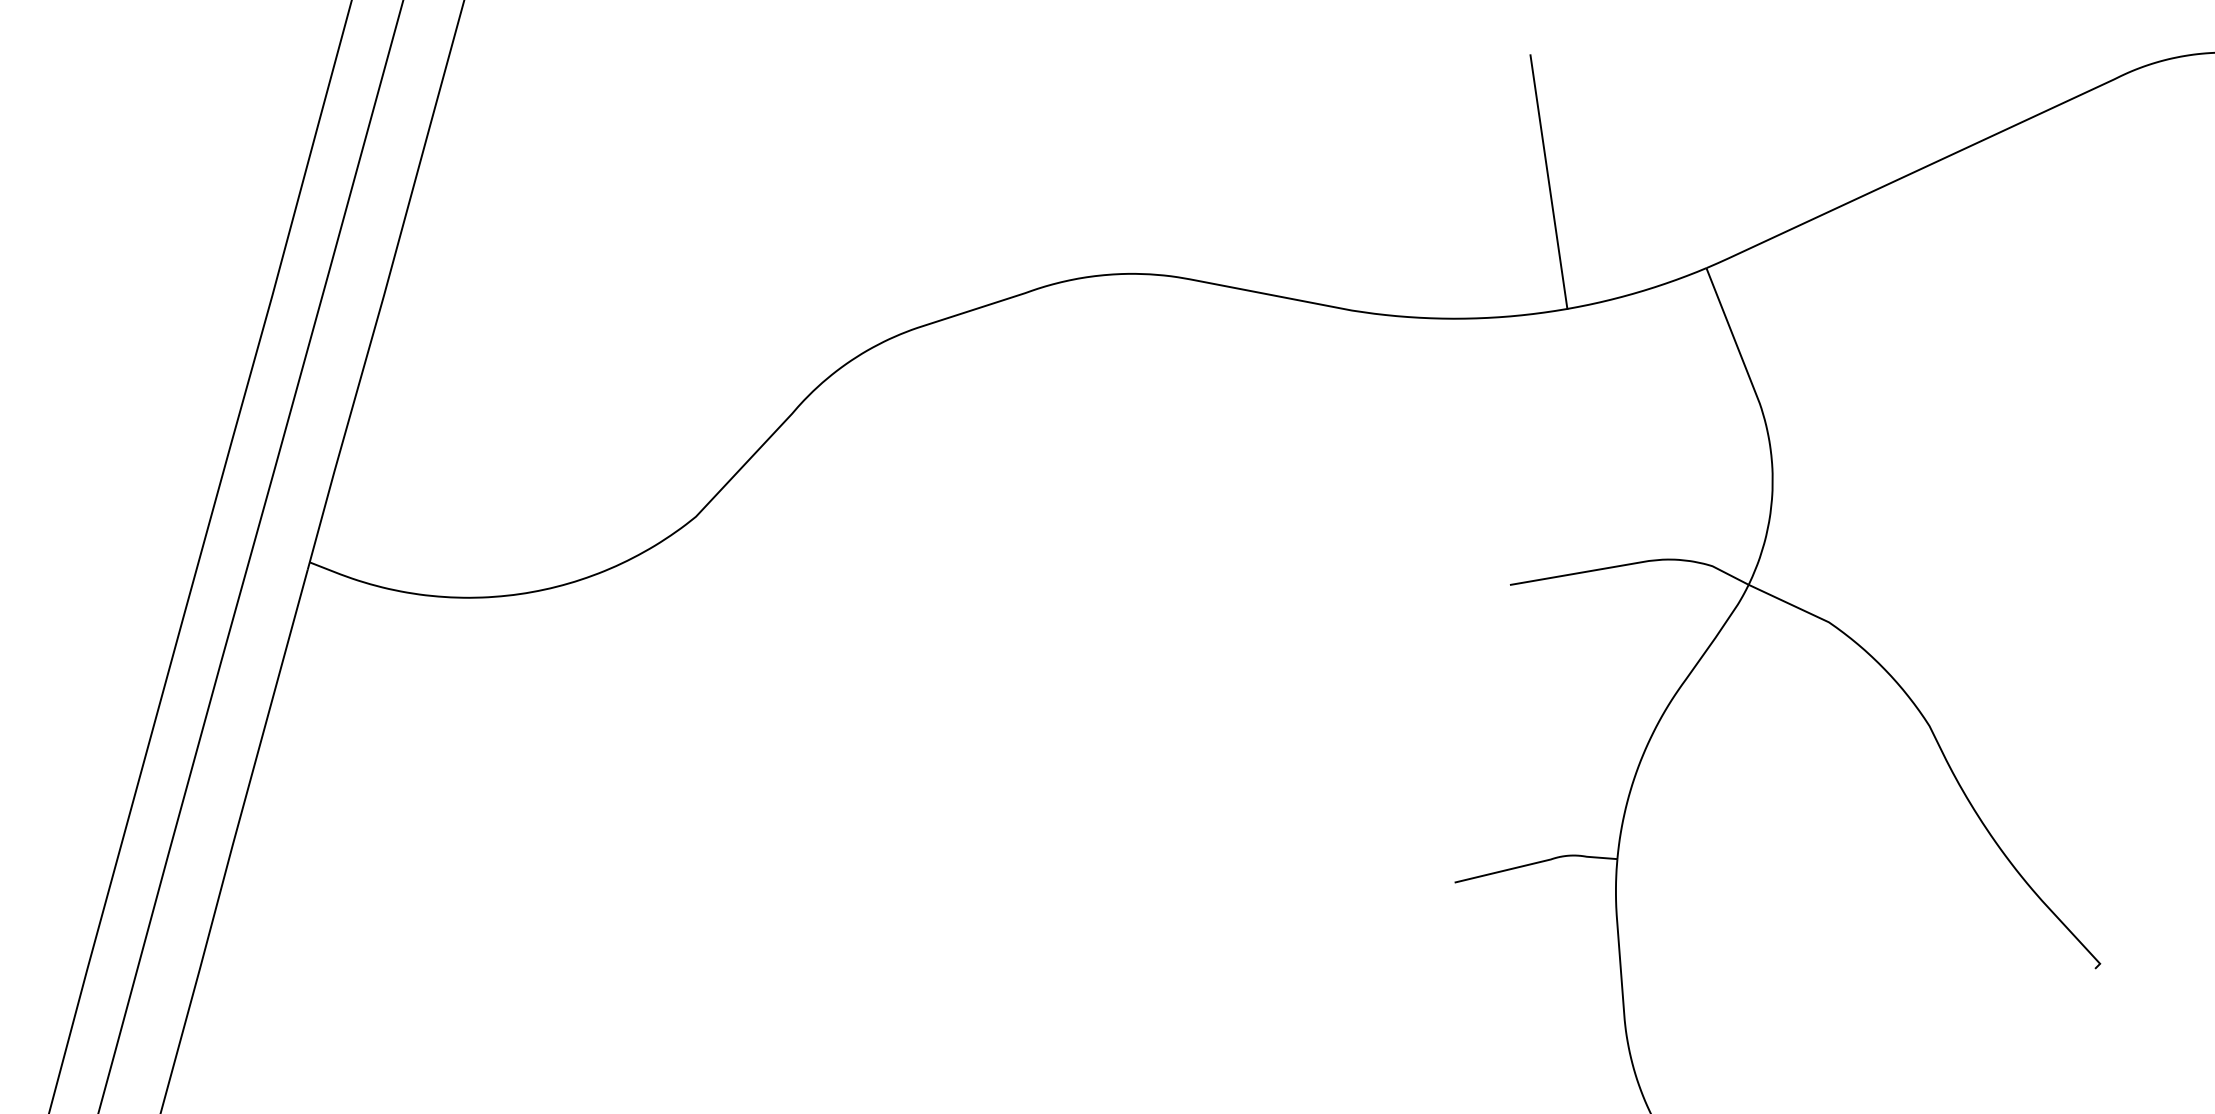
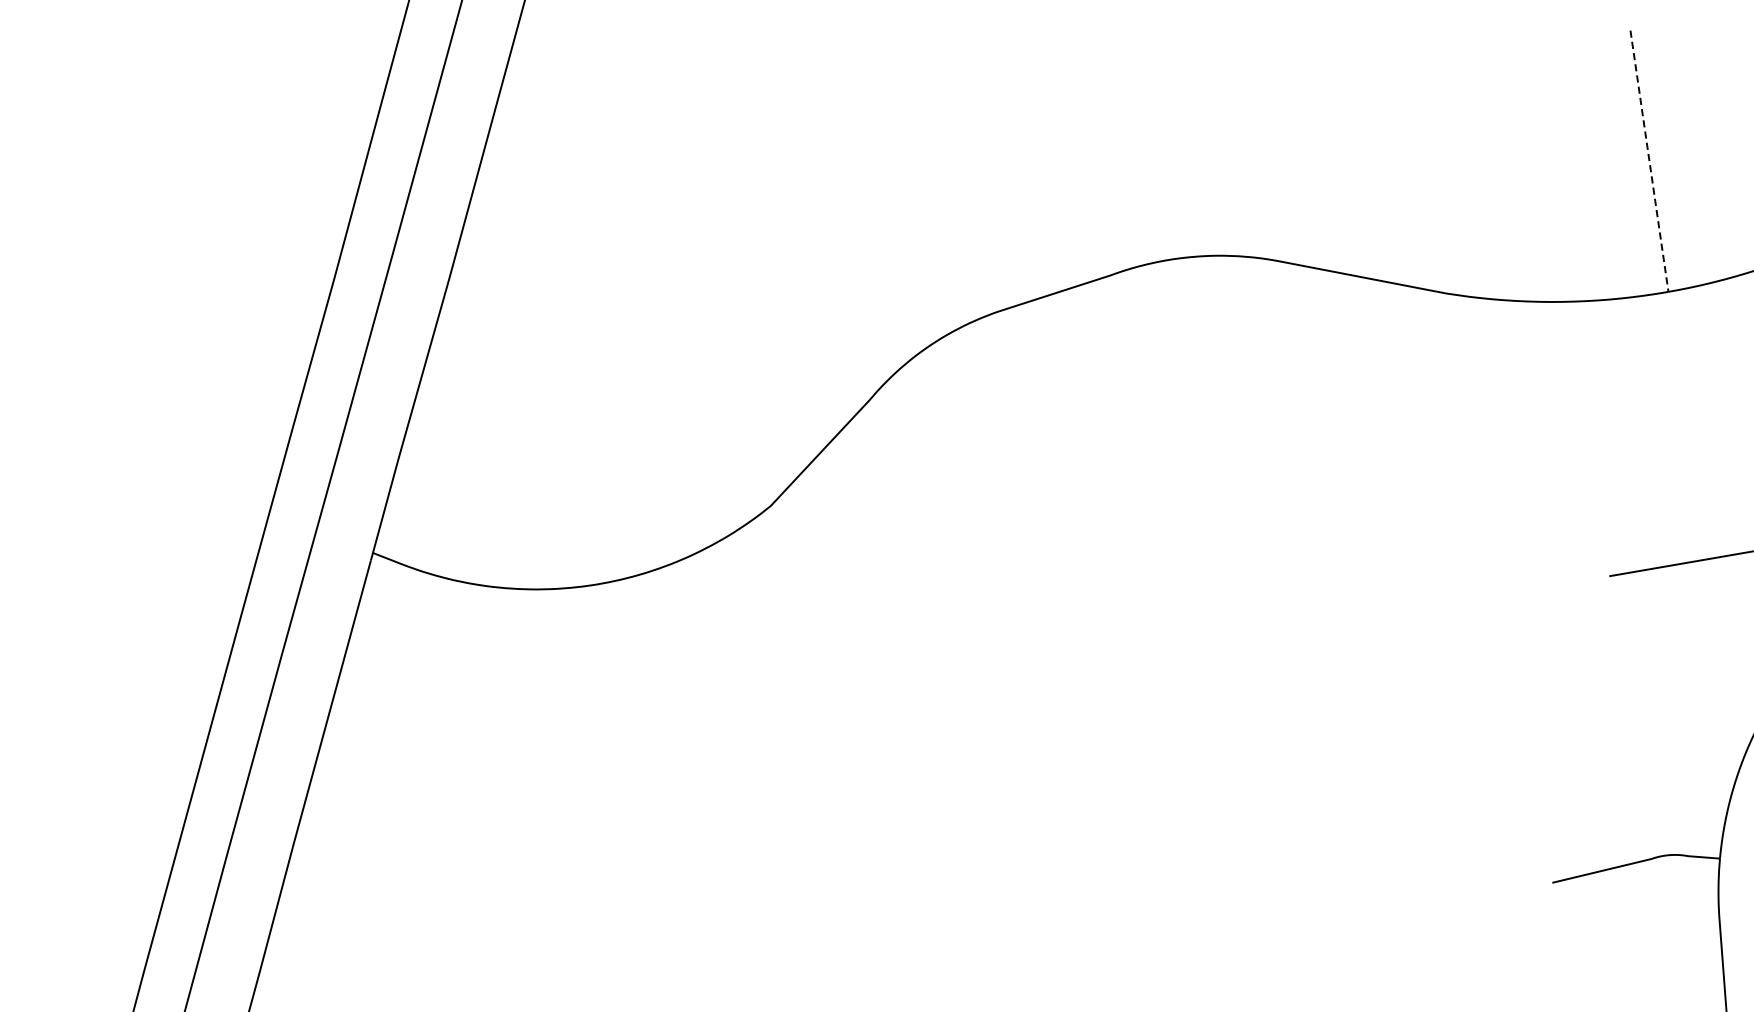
line: (1549, 182) -> (1650, 161), solid -> dashed

